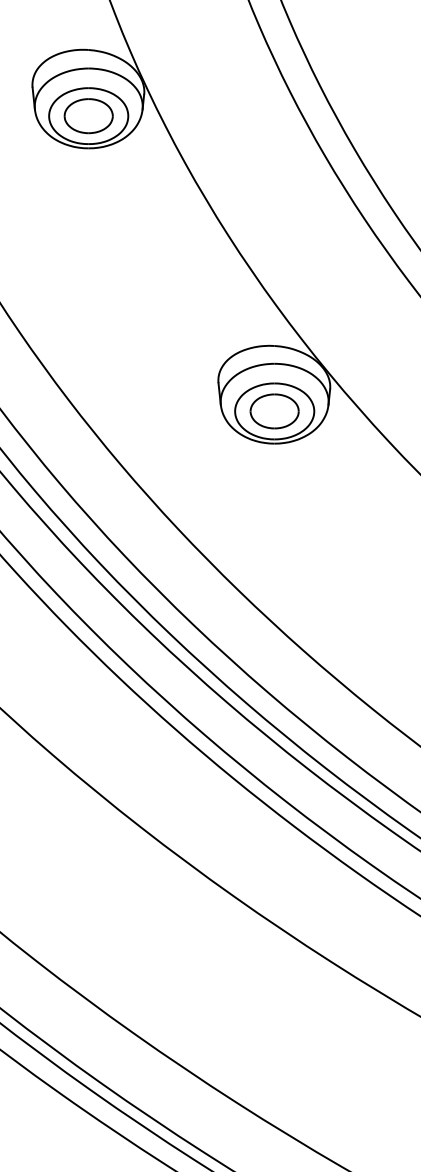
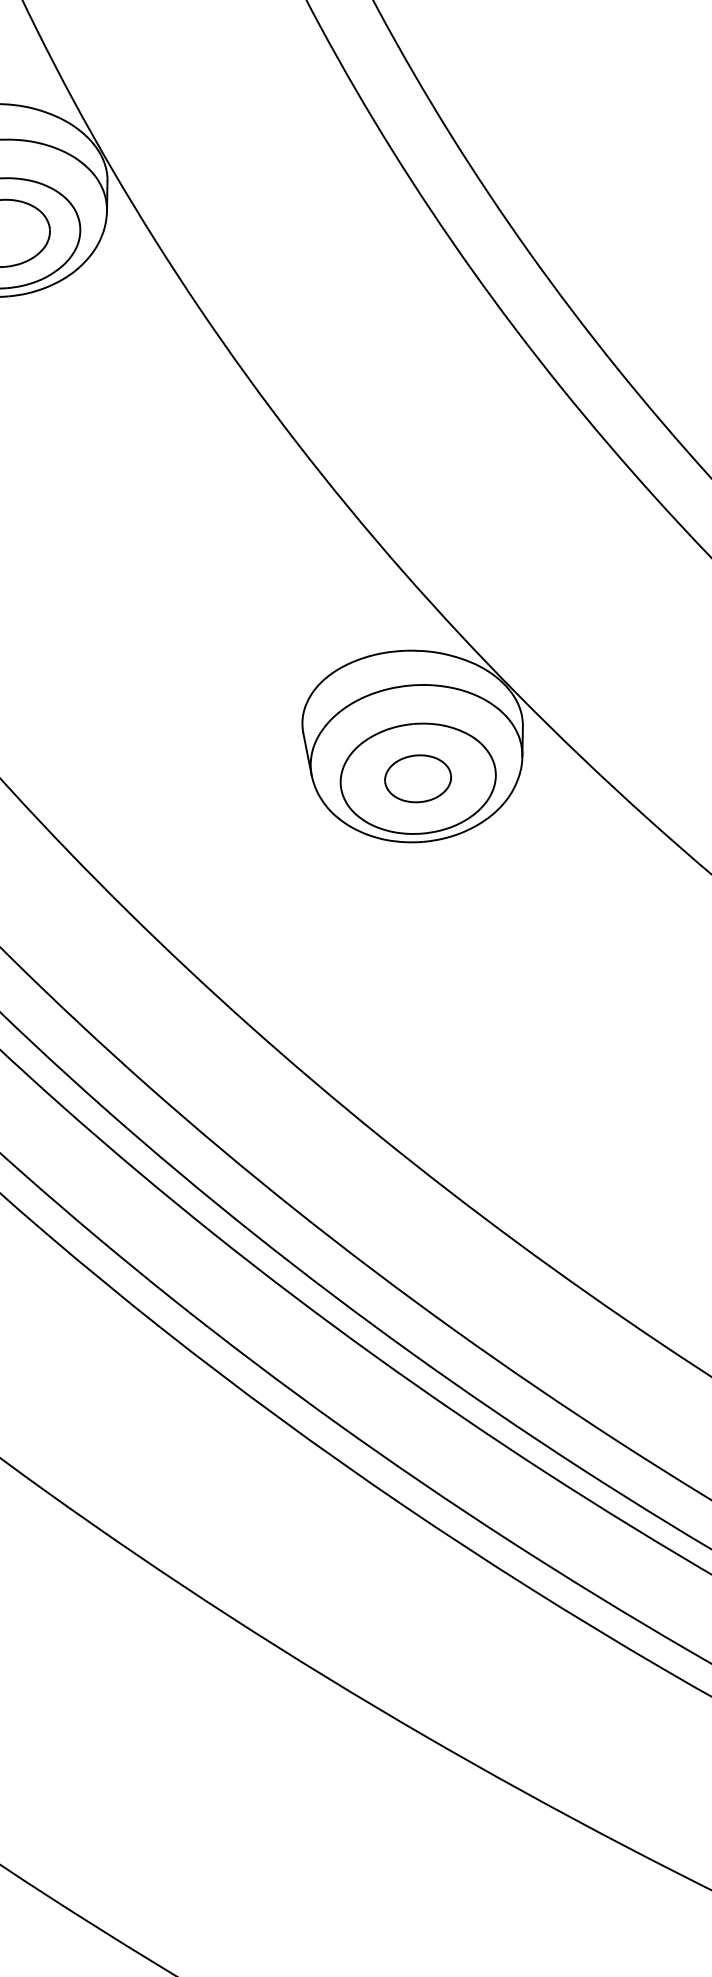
part: (274, 411) -> (417, 778), size x0.7

